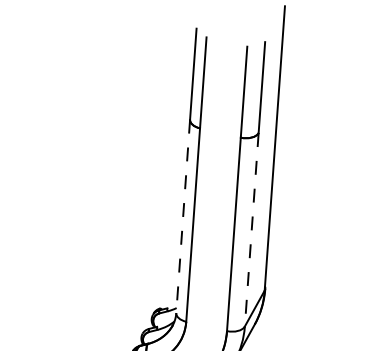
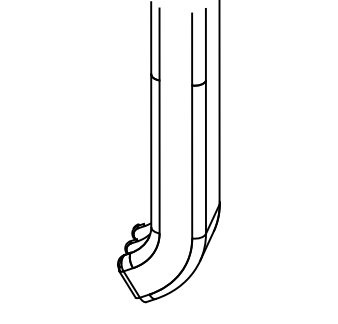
line: (183, 217) -> (151, 151), dashed -> solid
line: (251, 229) -> (205, 157), dashed -> solid

